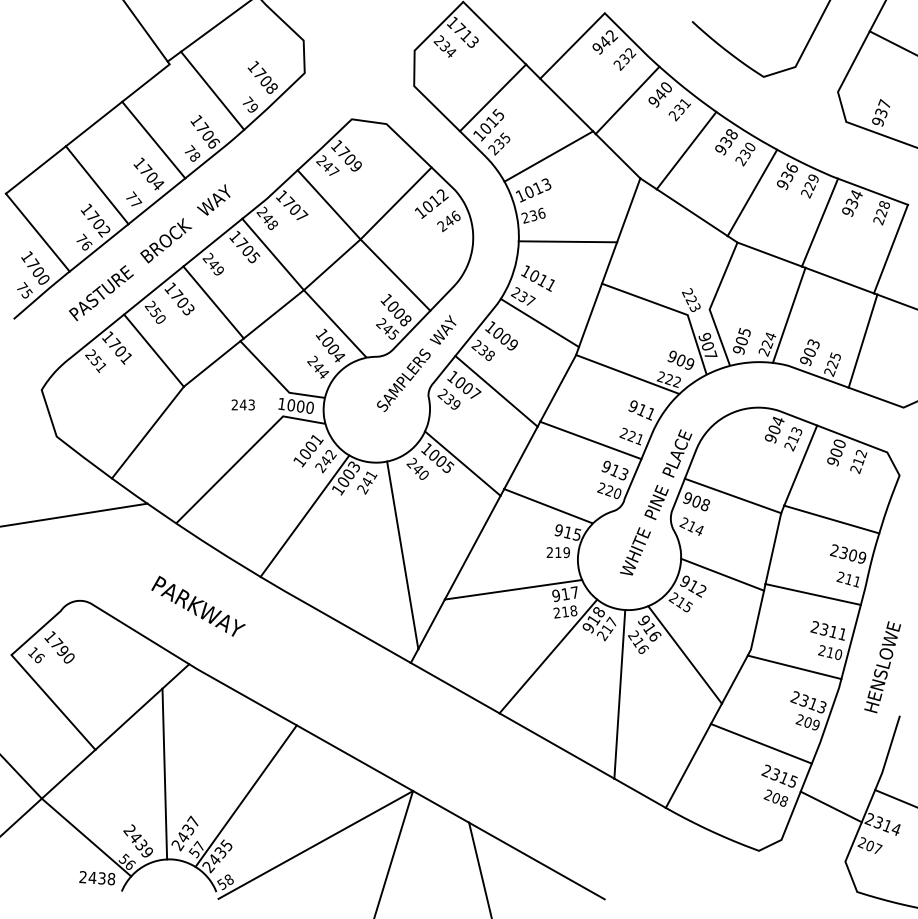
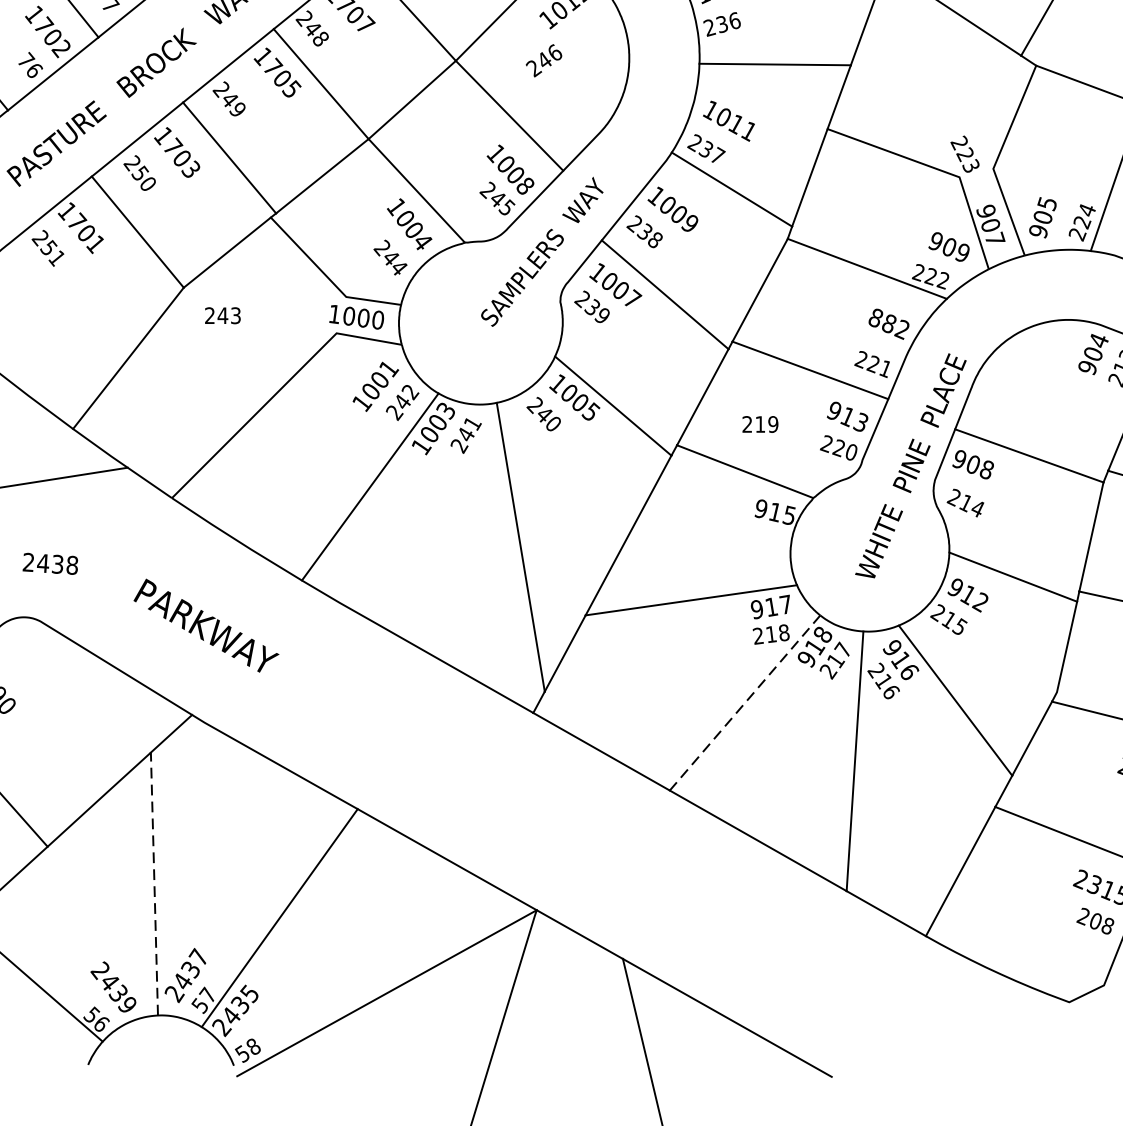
text: (448, 220) -> (543, 59), moved
text: (242, 404) -> (221, 315), moved
text: (641, 410) -> (888, 324), 911 -> 882
text: (557, 552) -> (759, 424), moved
line: (548, 656) -> (745, 703), solid -> dashed
line: (164, 773) -> (153, 883), solid -> dashed
text: (97, 878) -> (50, 564), moved

